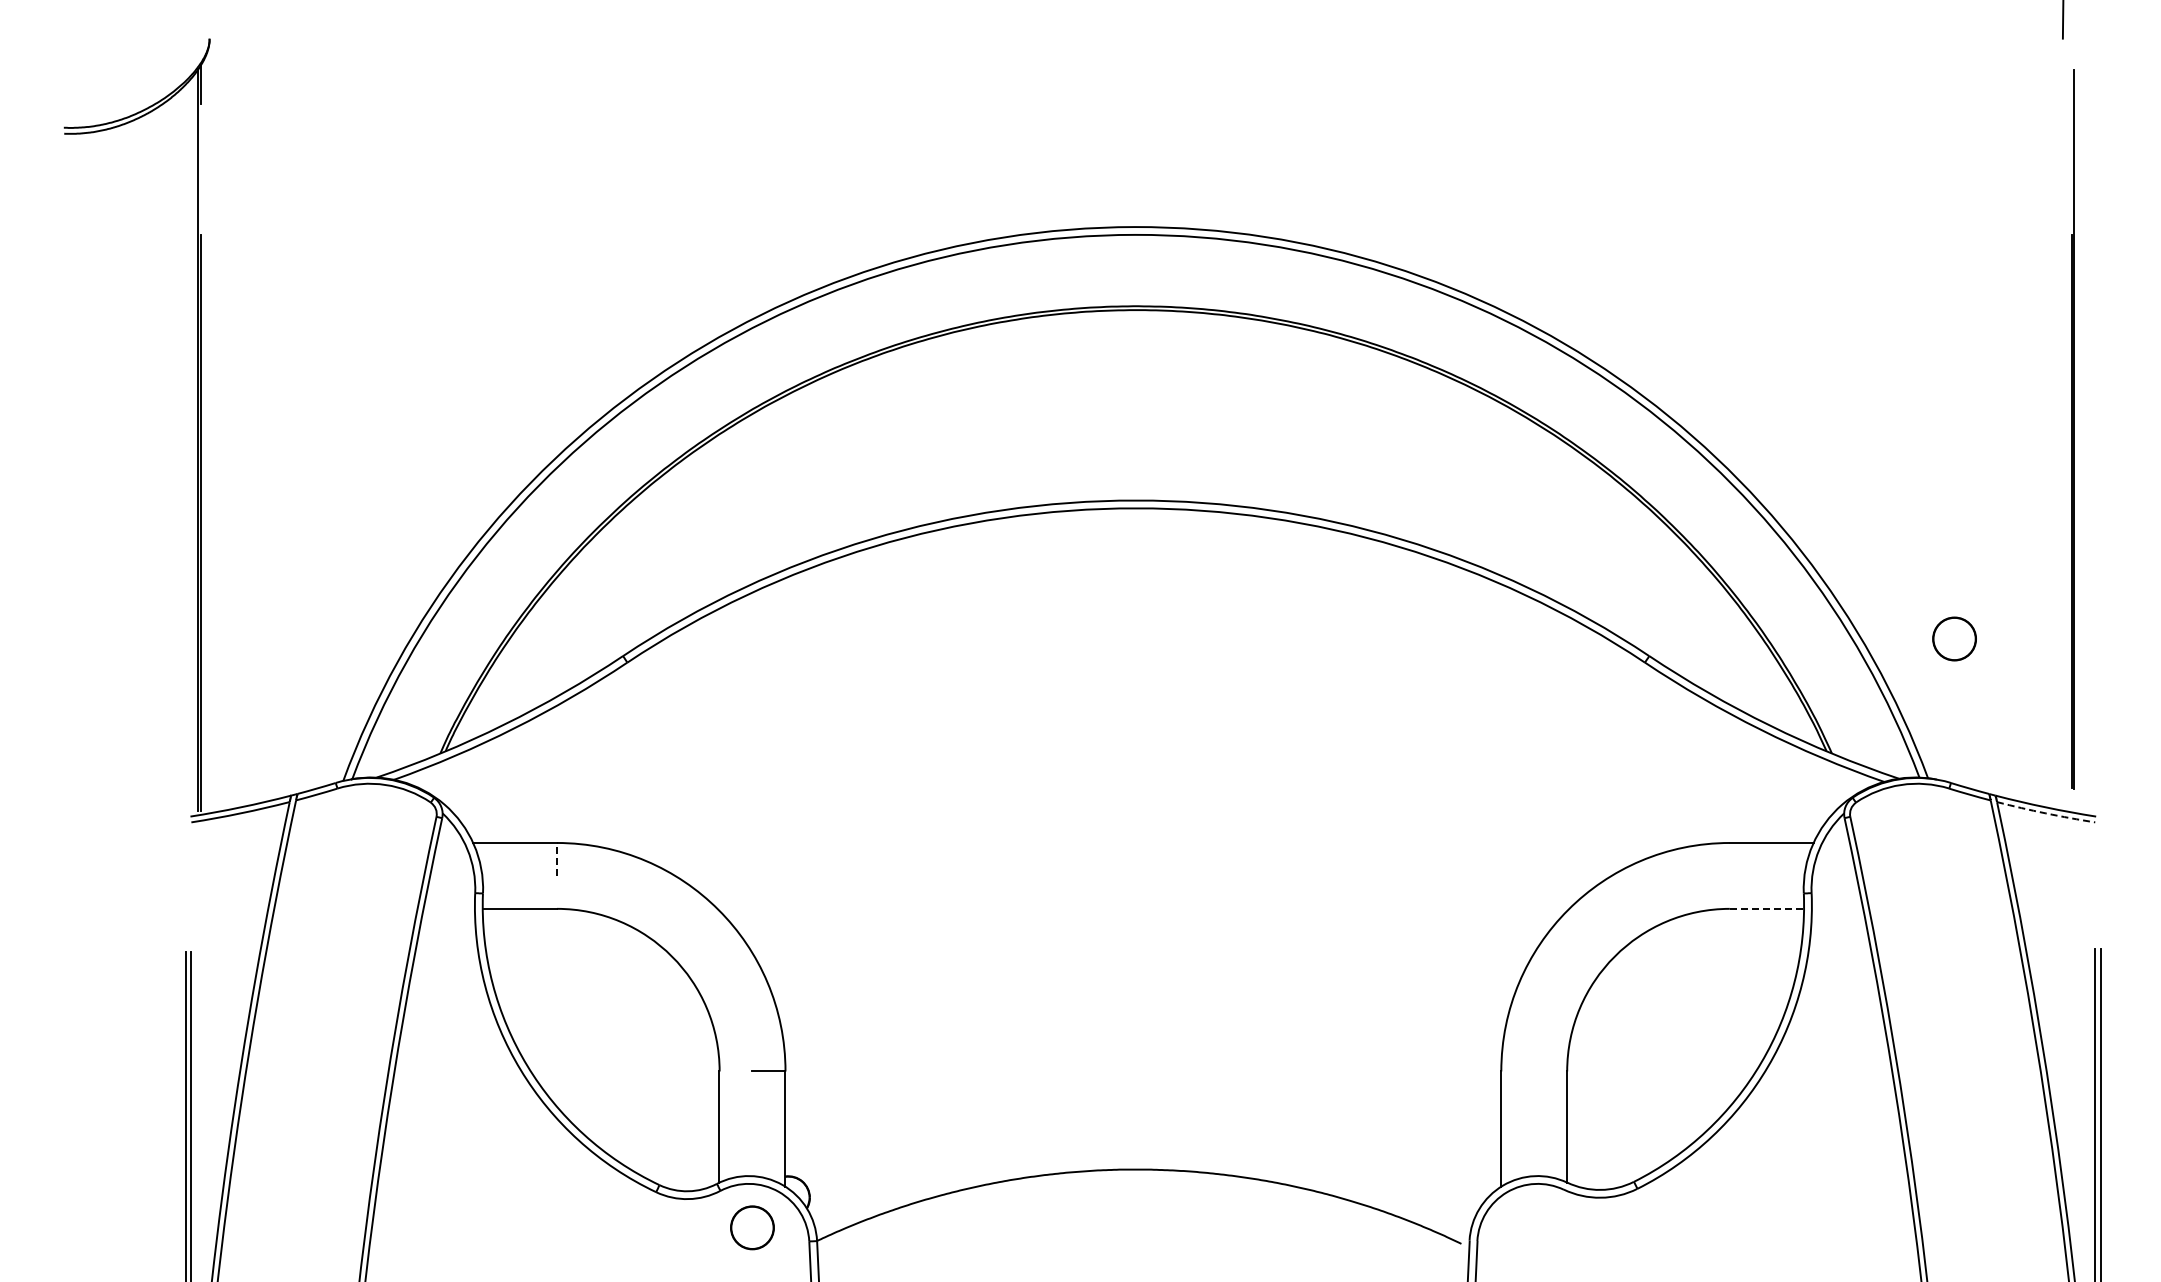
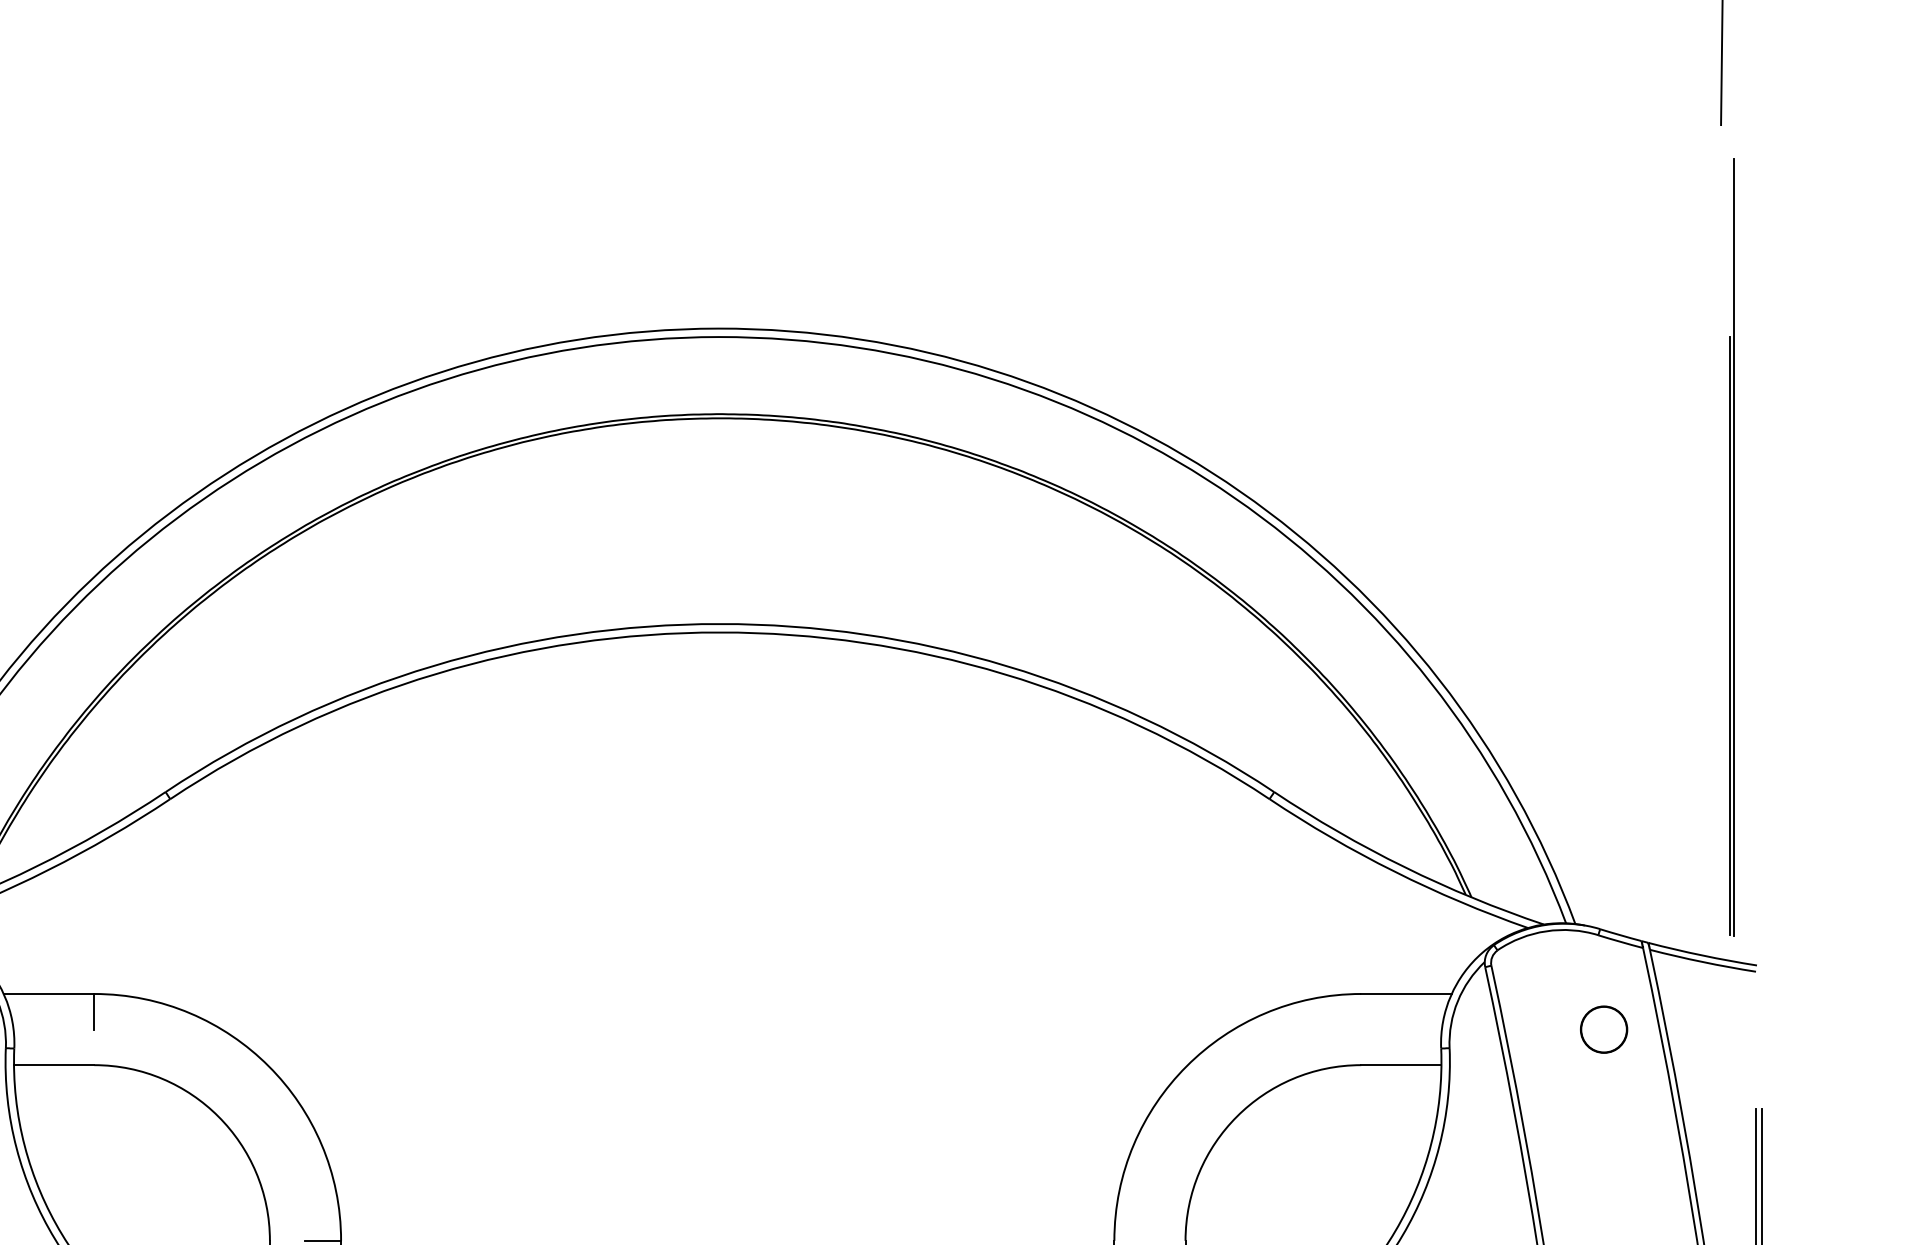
circle: (1954, 638) -> (1603, 1029), moved
arc: (2045, 813) -> (1702, 962), dashed -> solid
line: (557, 859) -> (94, 1011), dashed -> solid
line: (1767, 909) -> (1401, 1065), dashed -> solid

